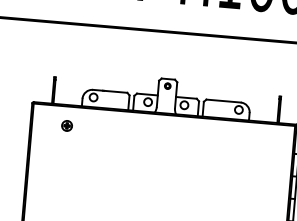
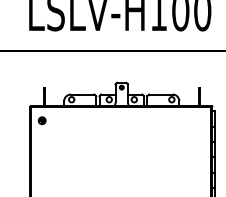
part: (66, 125) -> (41, 120), moved

